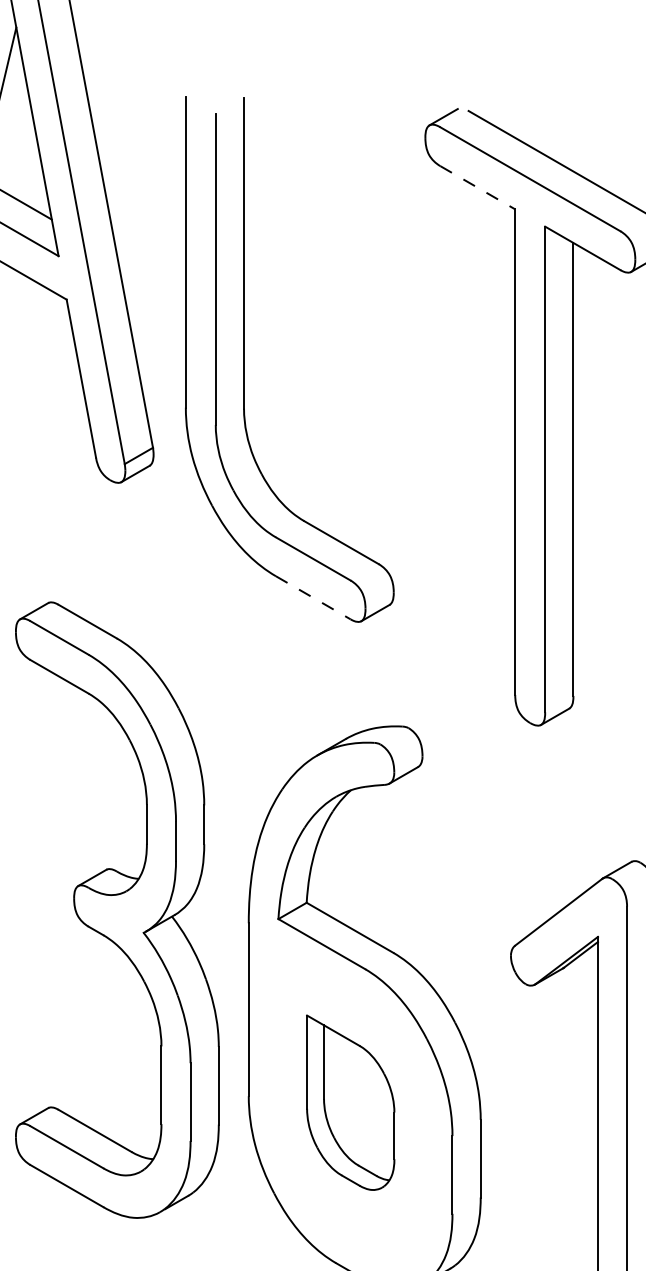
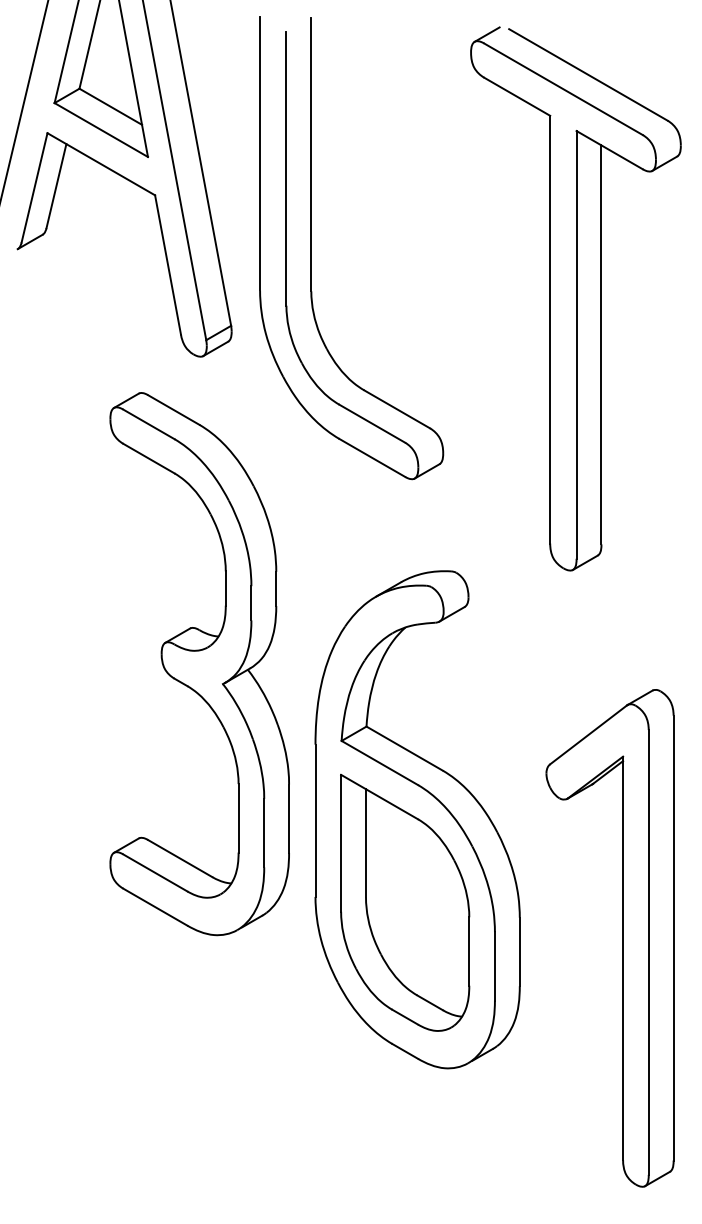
line: (478, 188) -> (517, 97), dashed -> solid
line: (313, 597) -> (372, 457), dashed -> solid
part: (117, 910) -> (199, 664), moved
part: (350, 1102) -> (405, 902), size x1.67

